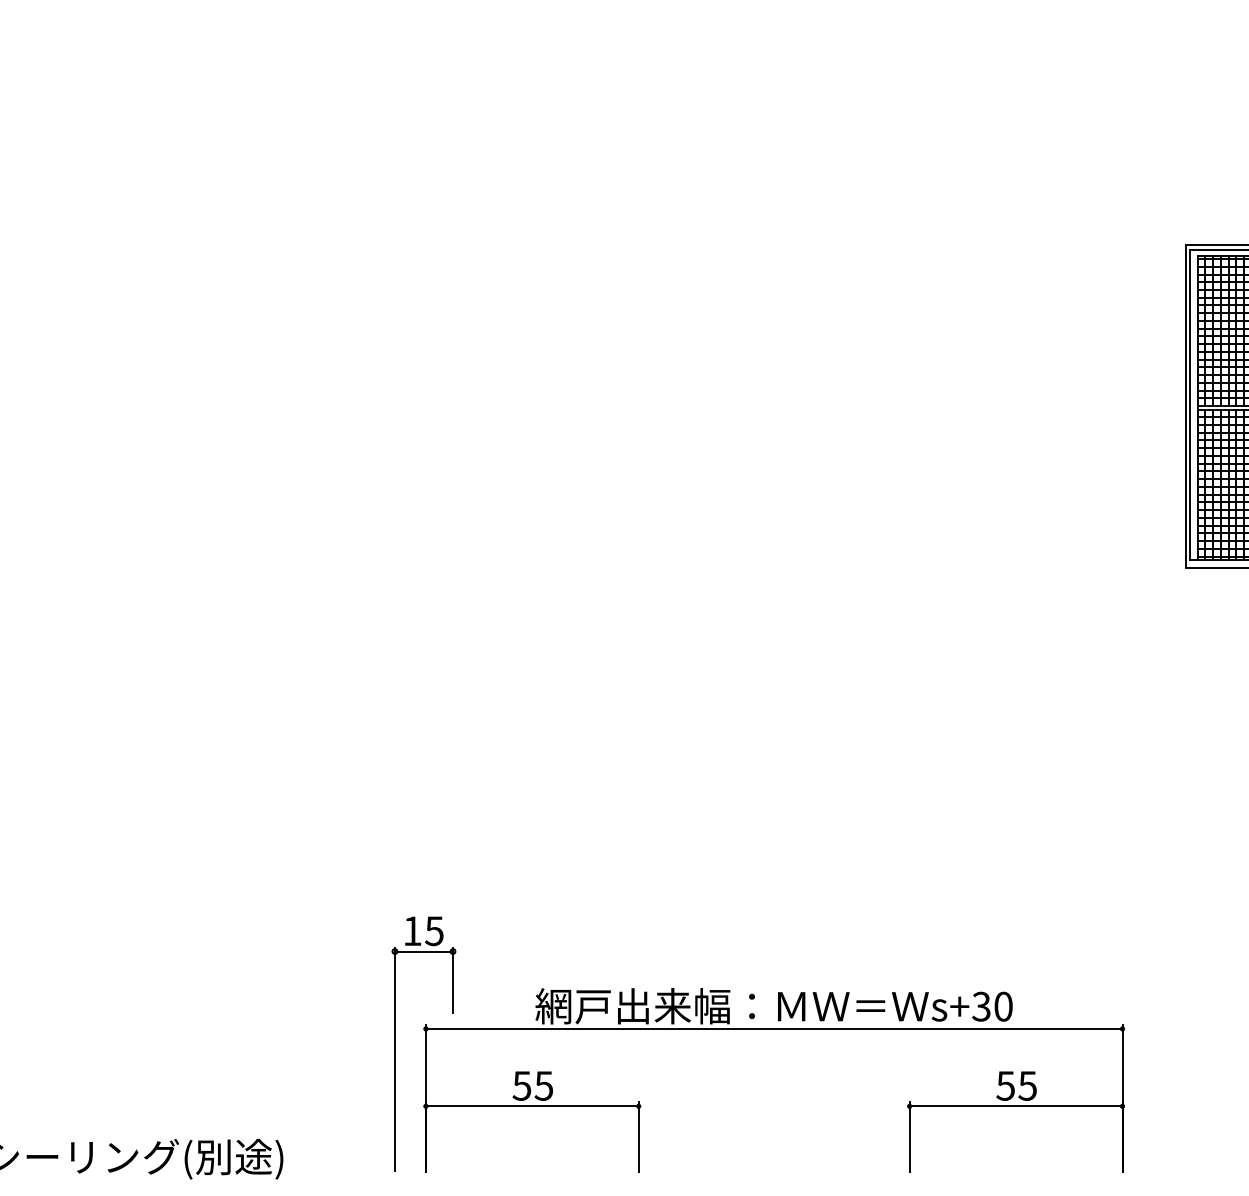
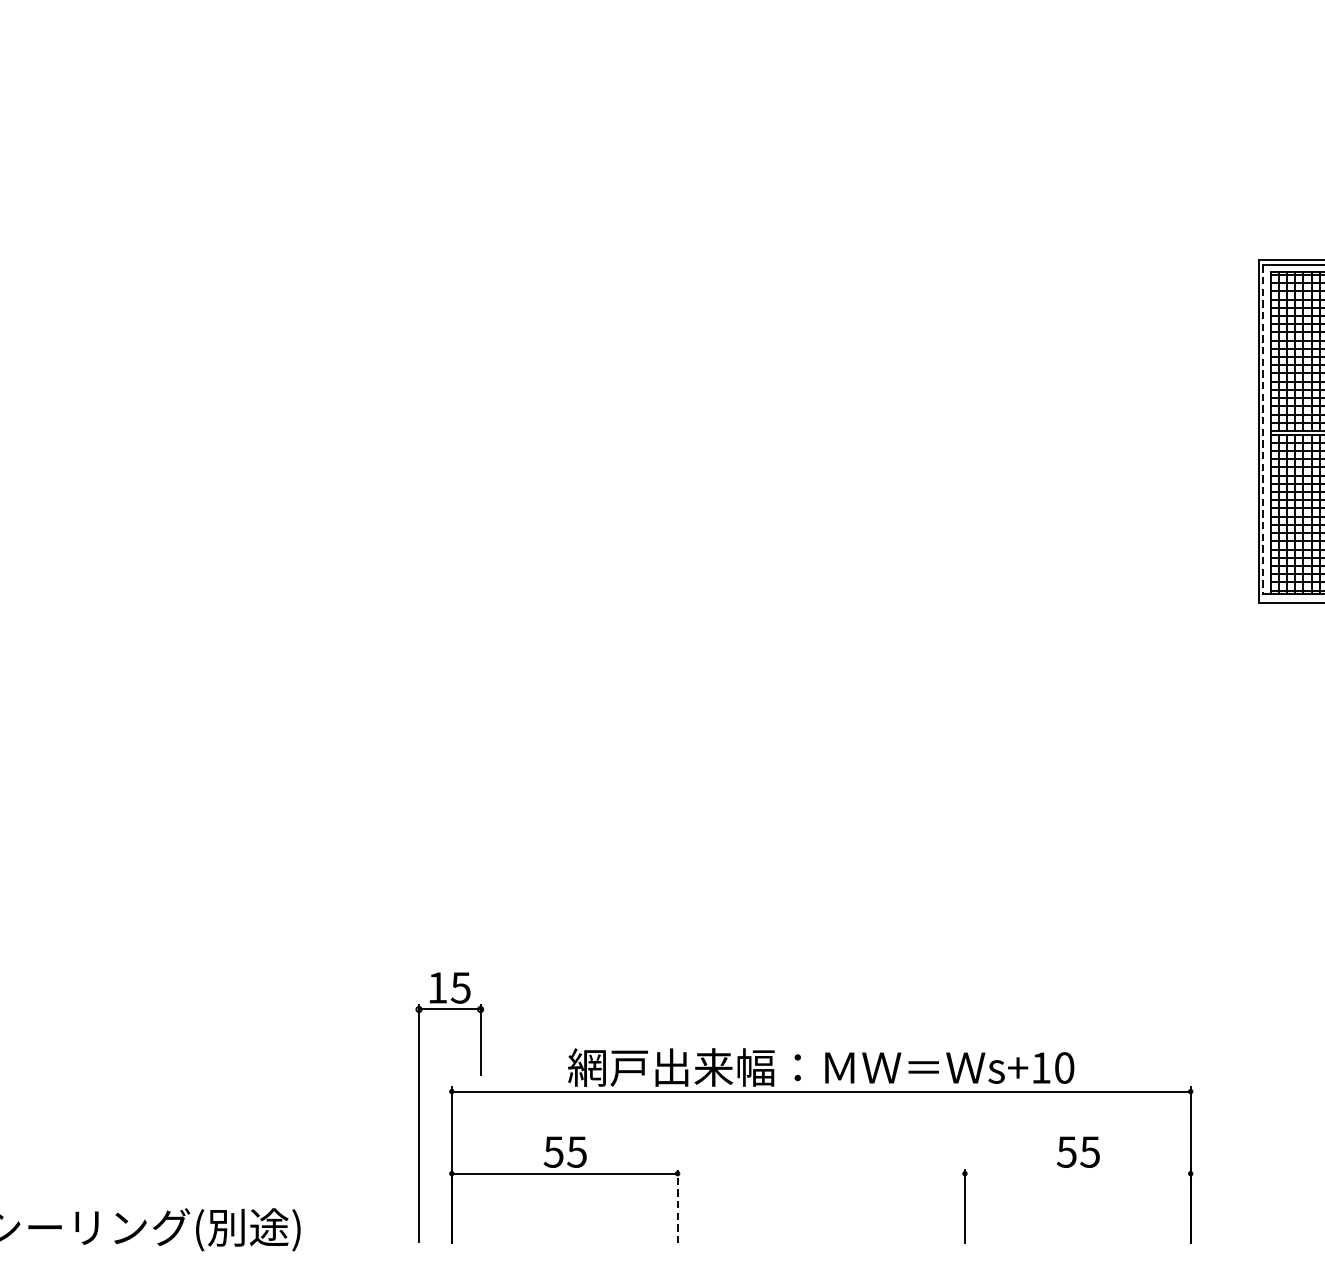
line: (1190, 404) -> (1262, 429), solid -> dashed
text: (981, 1006) -> (1041, 1067), s+30 -> s+10
line: (1015, 1106) -> (1077, 1173), removed
line: (638, 1137) -> (677, 1206), solid -> dashed

